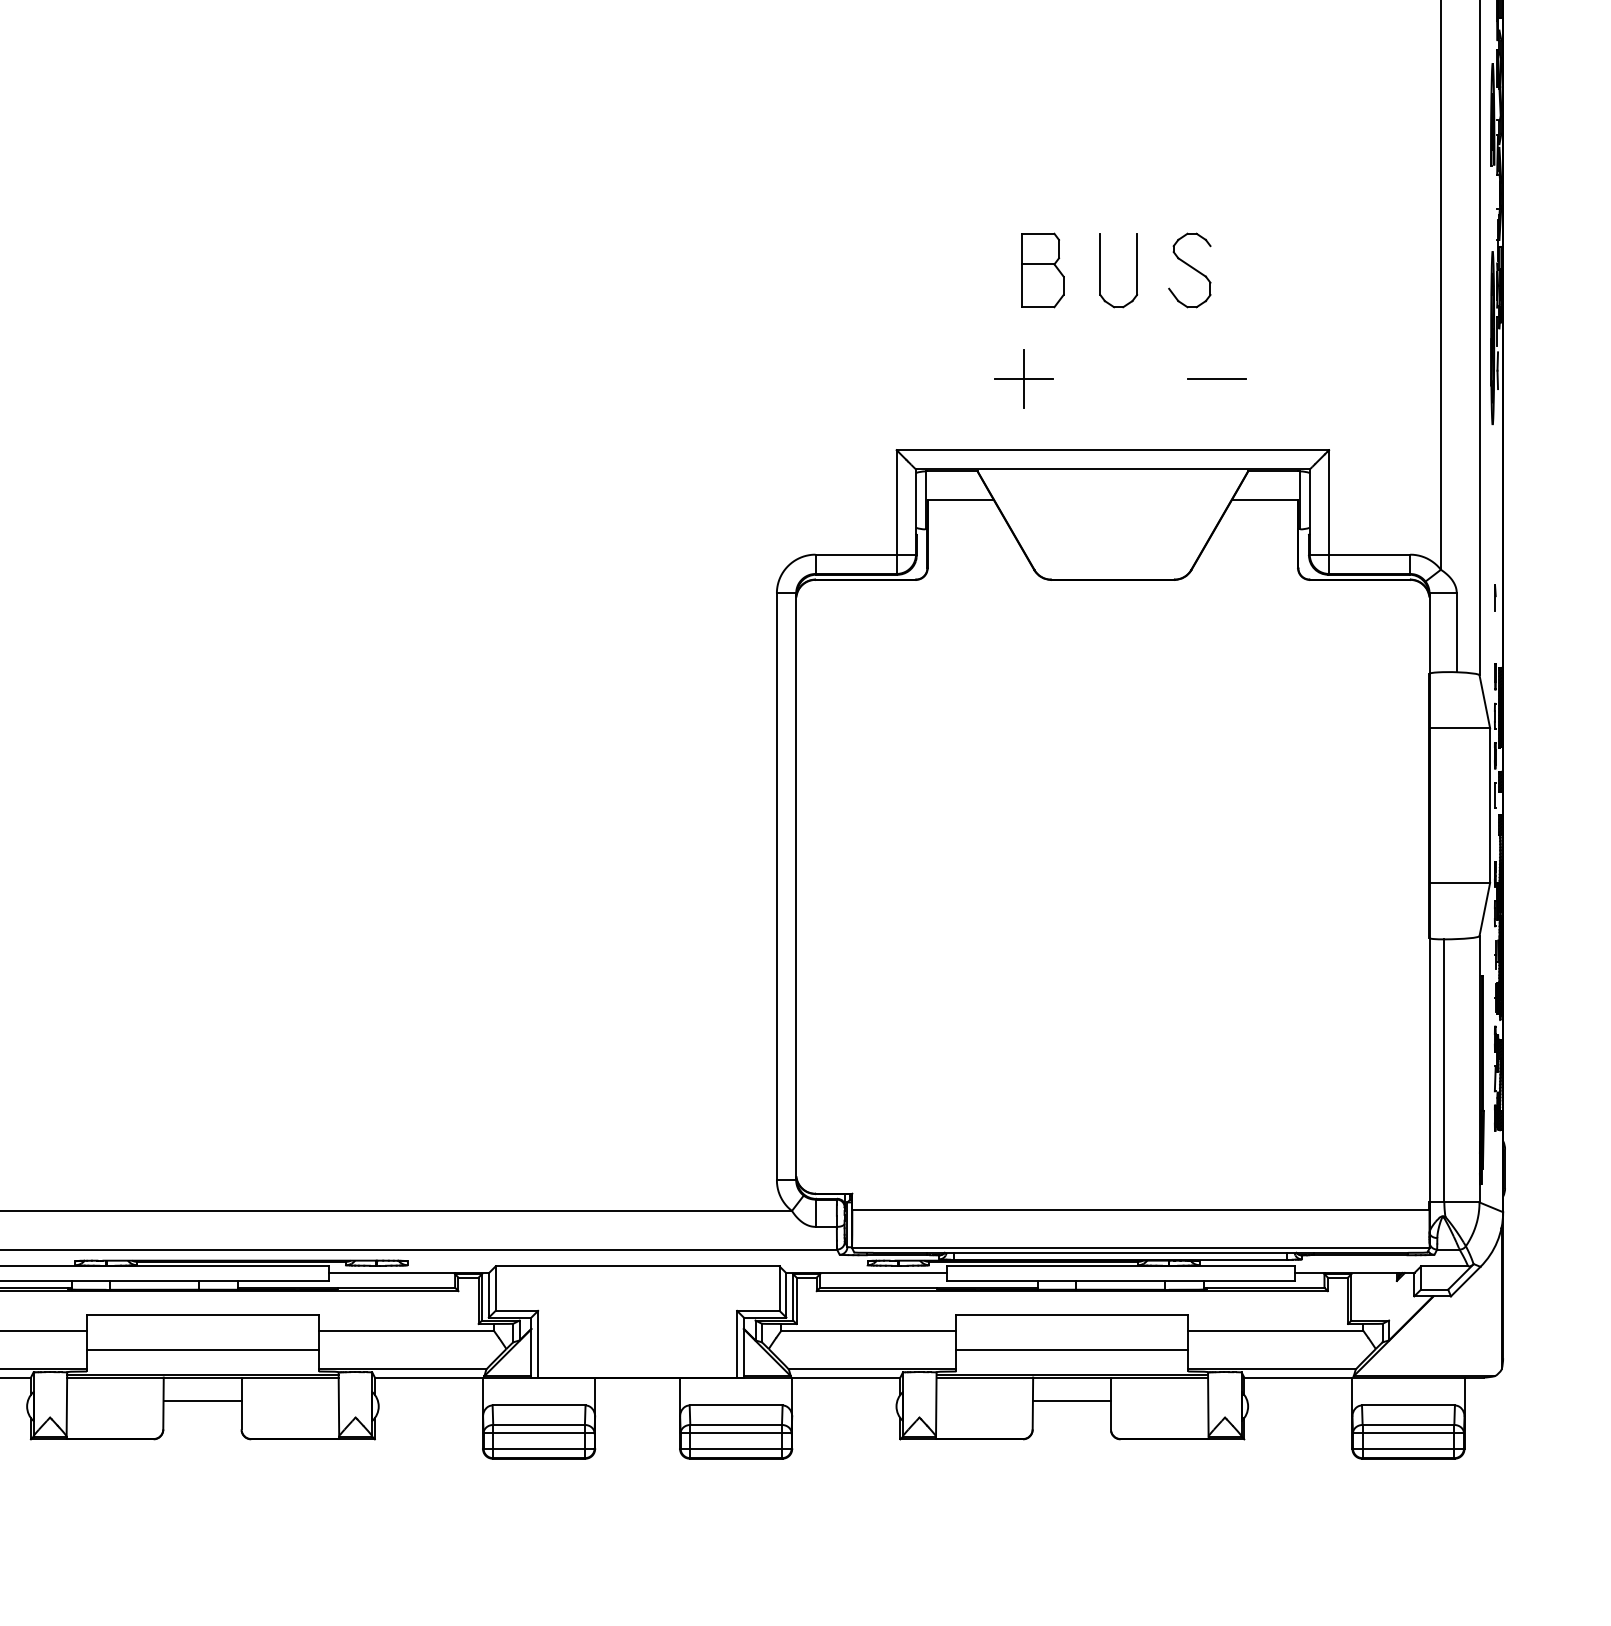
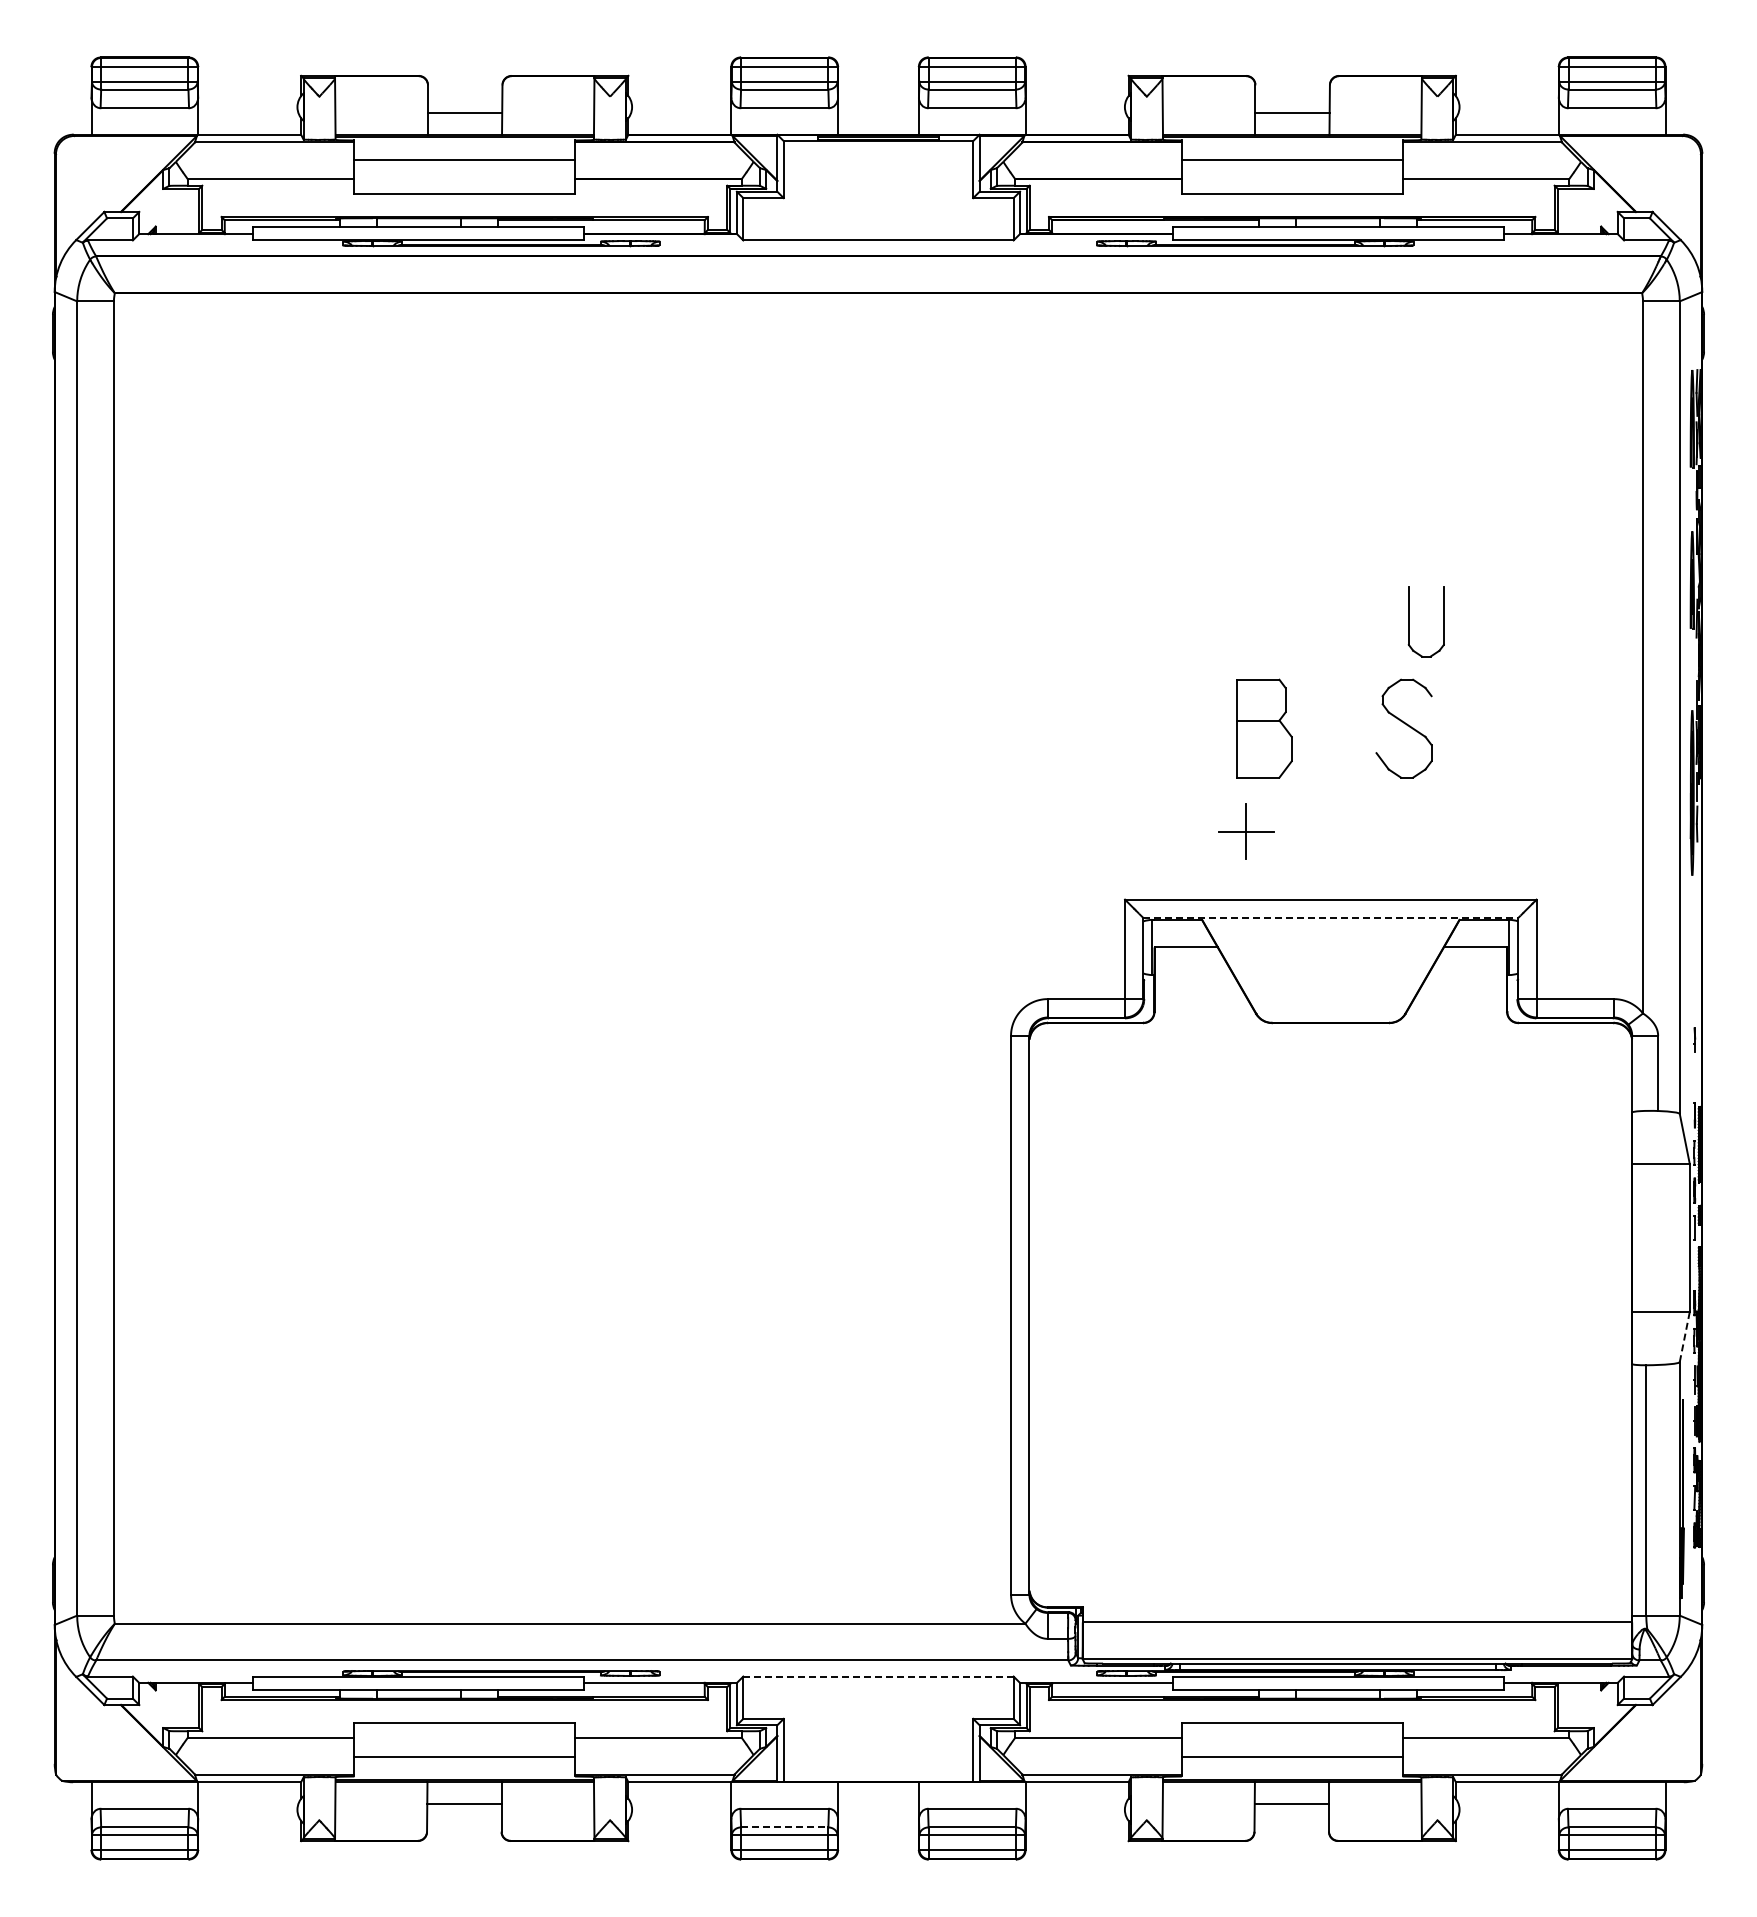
part: (1043, 270) -> (1264, 728), size x1.4
part: (1100, 270) -> (1409, 621), moved
part: (1189, 270) -> (1403, 728), size x1.4
line: (1217, 378) -> (1430, 831), removed
line: (1113, 469) -> (1331, 918), solid -> dashed
line: (1484, 909) -> (1684, 1336), solid -> dashed
line: (636, 1266) -> (877, 1676), solid -> dashed
line: (538, 1425) -> (784, 1827), solid -> dashed

